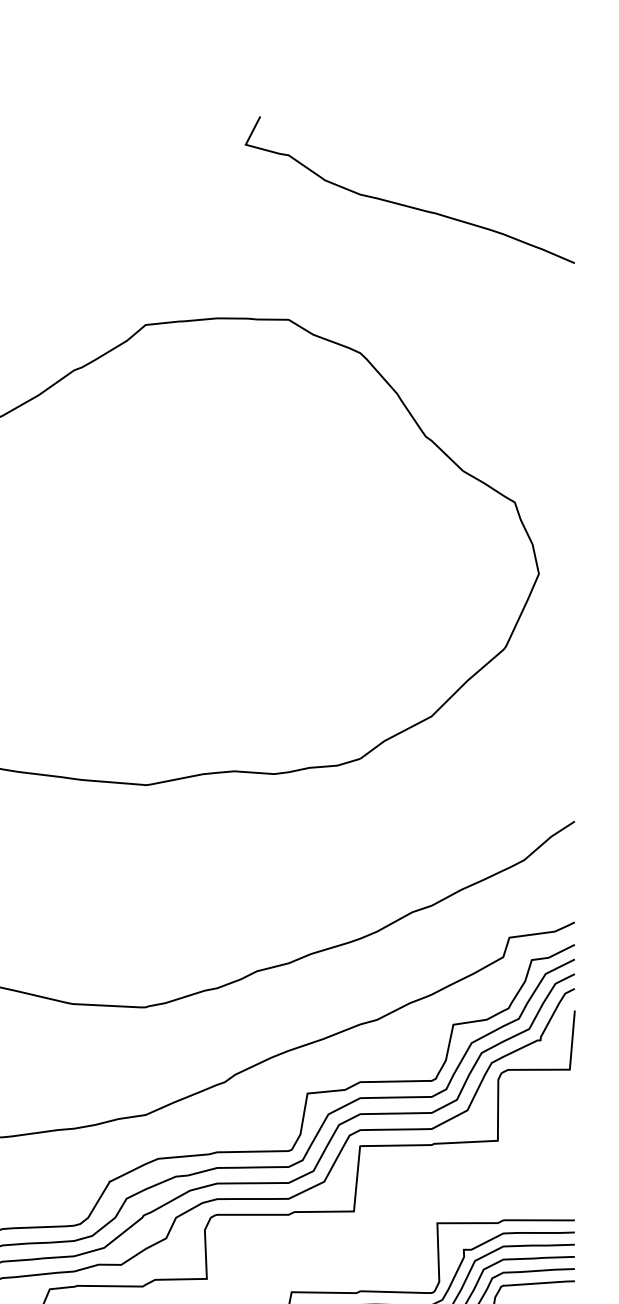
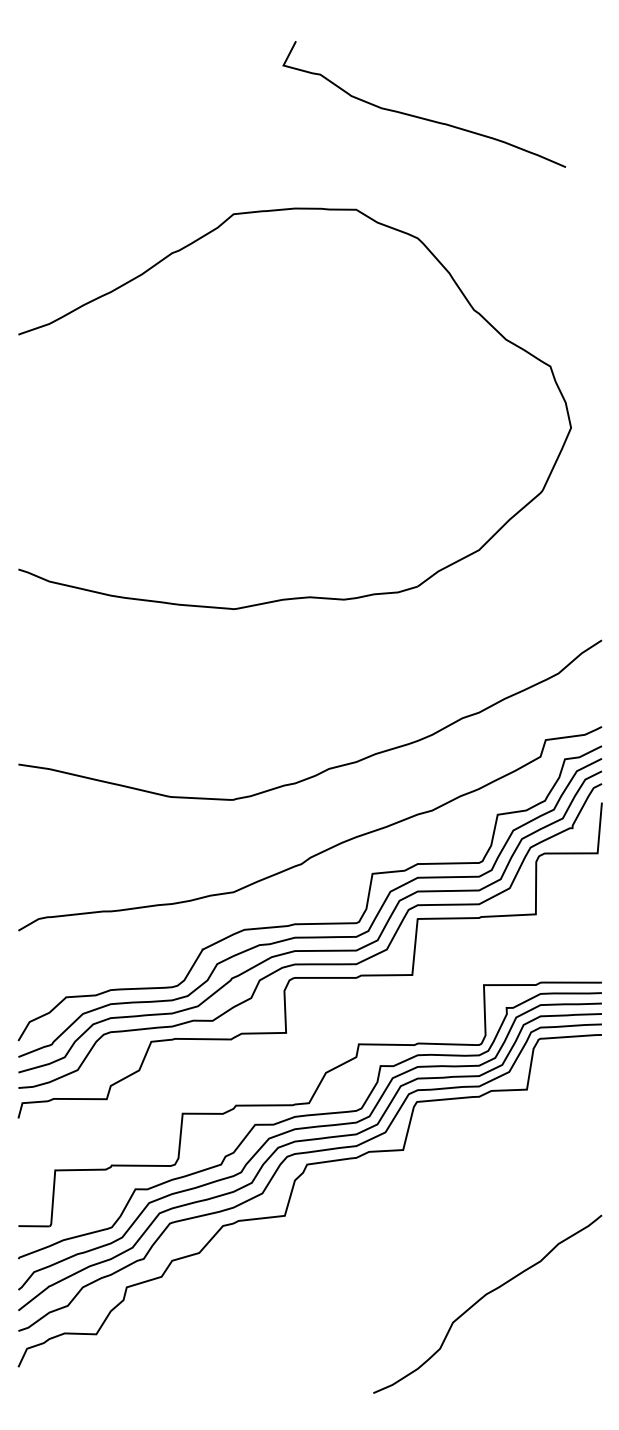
curve: (404, 204) -> (419, 116), moved

